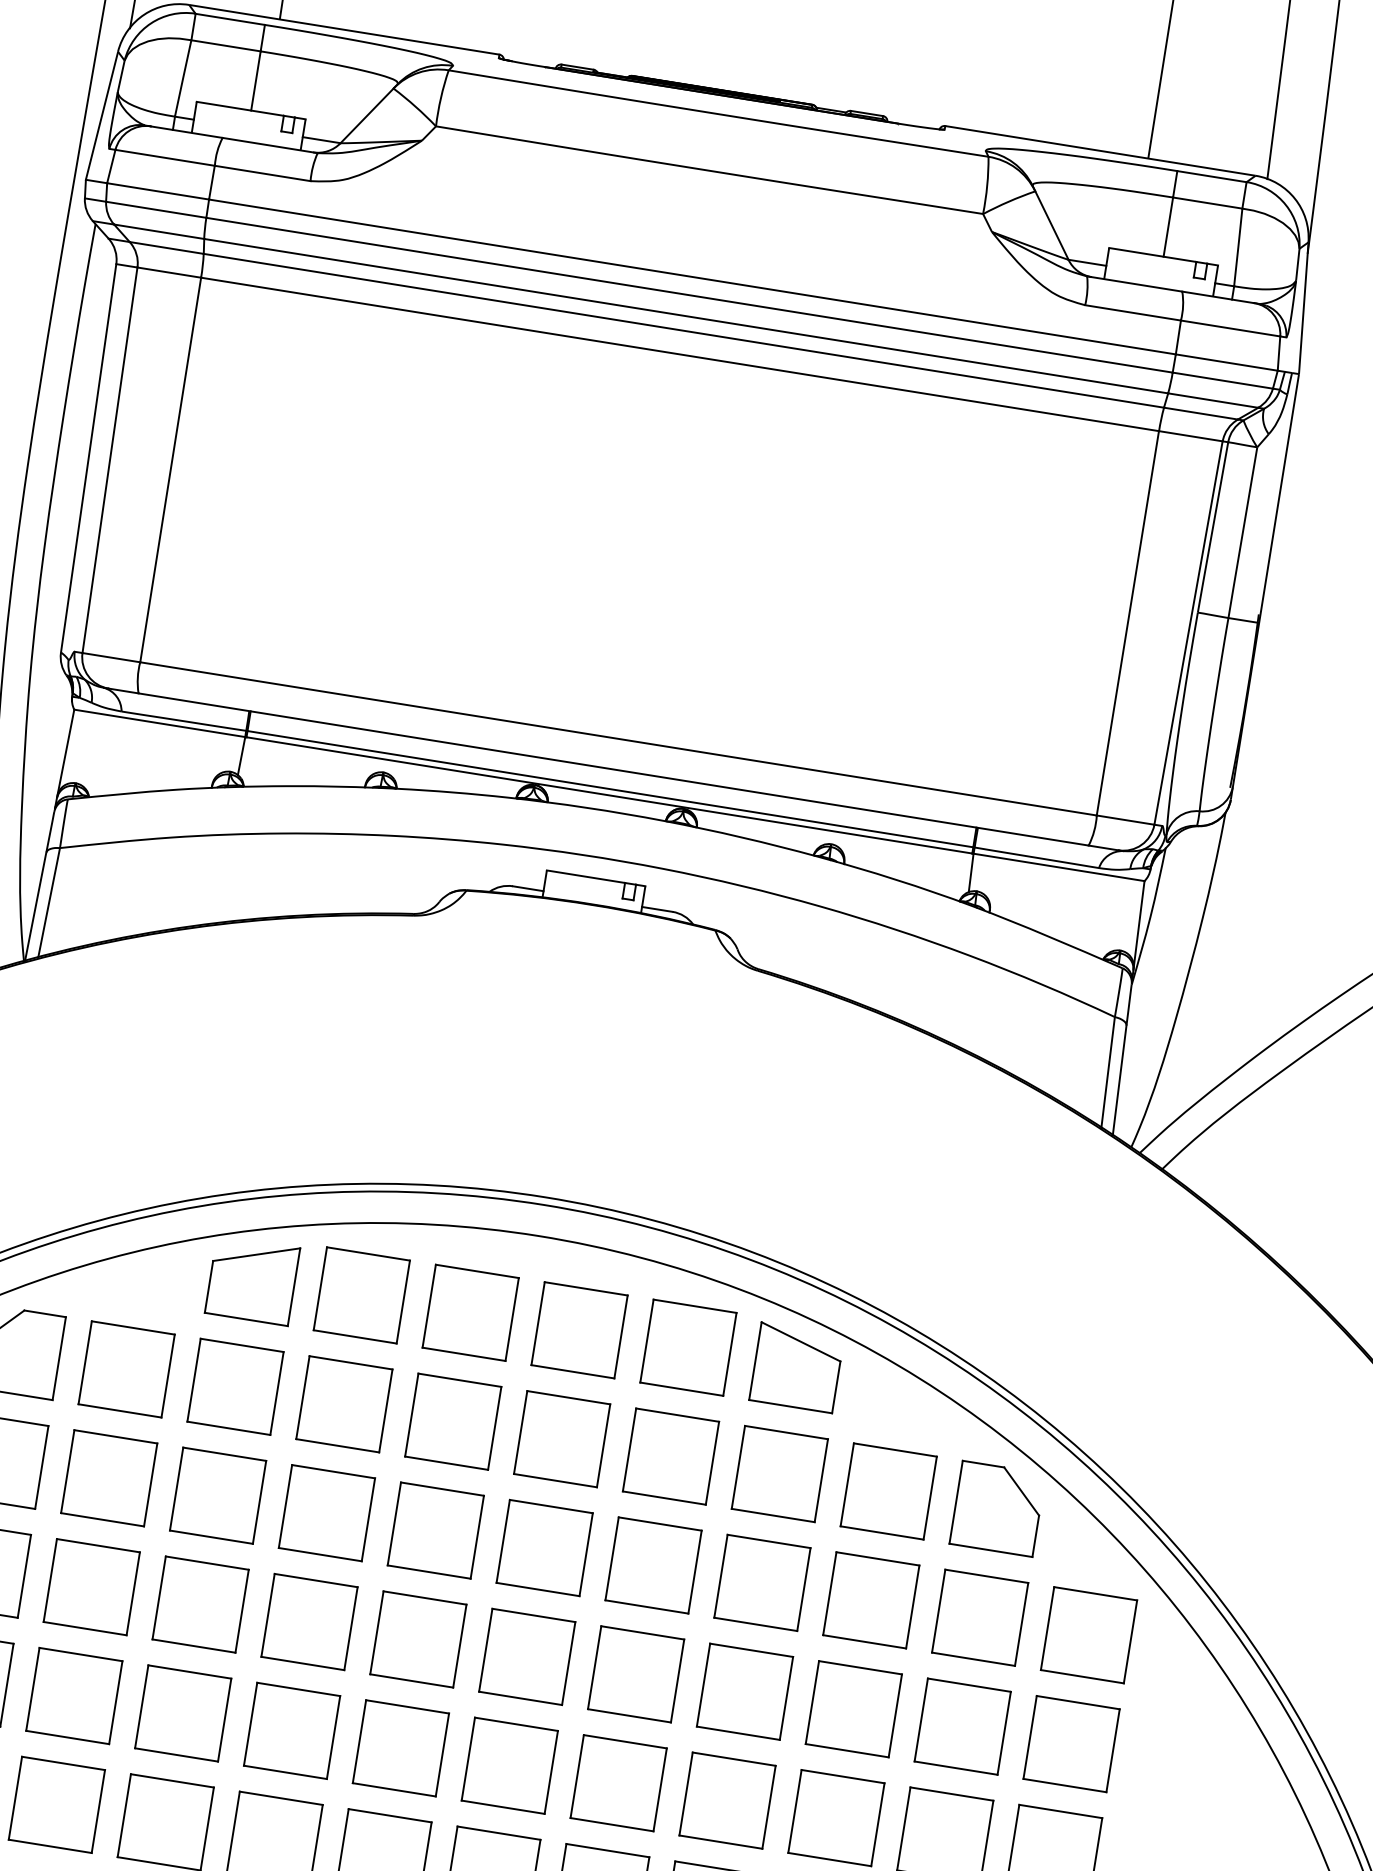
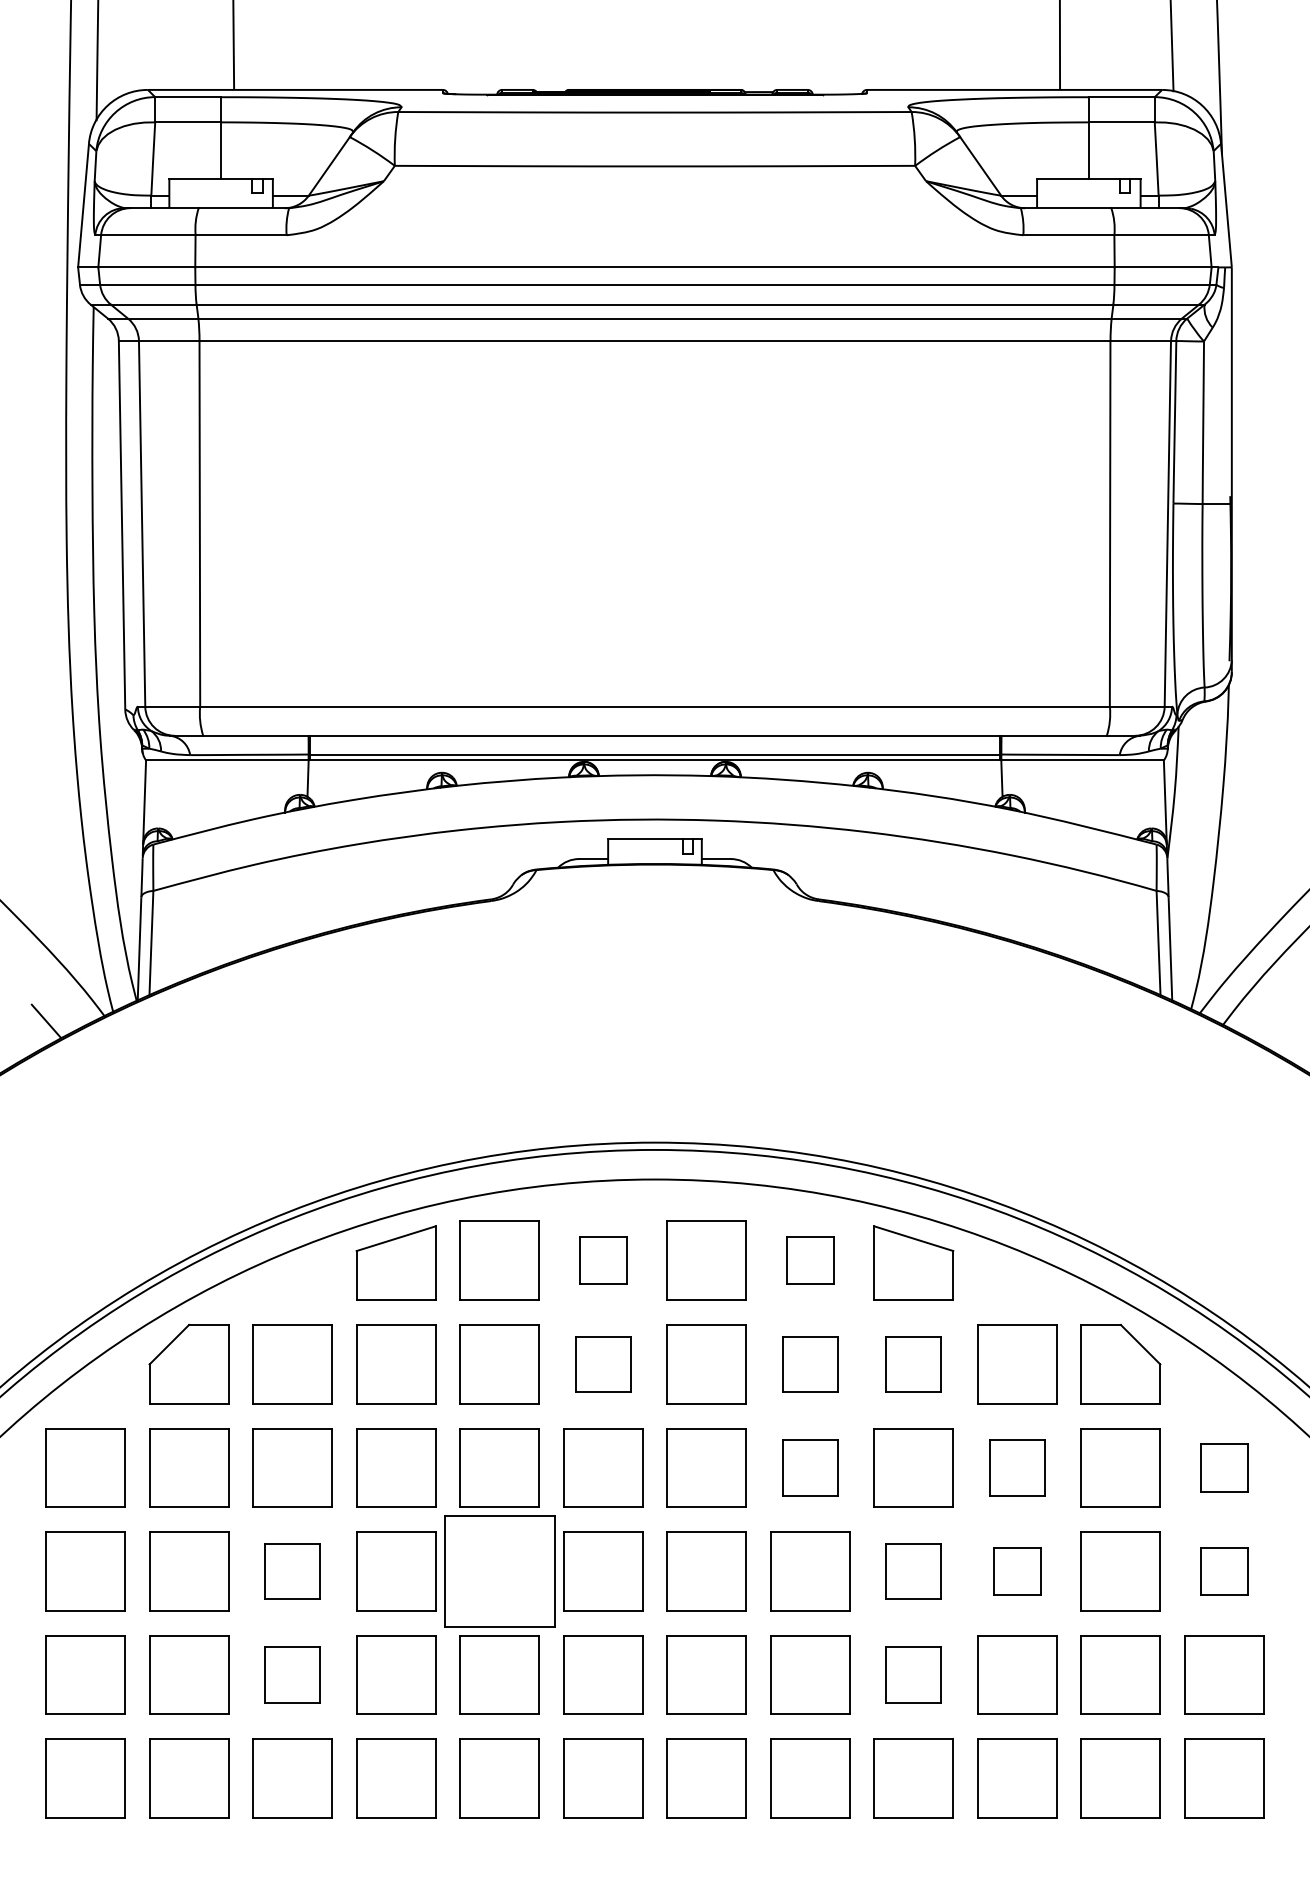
part: (471, 1312) -> (603, 1260), size x0.6
part: (688, 1347) -> (810, 1260), size x0.6
part: (453, 1421) -> (603, 1364), size x0.7
part: (671, 1456) -> (810, 1364), size x0.7
part: (779, 1474) -> (913, 1364), size x0.7
part: (653, 1565) -> (810, 1467), size x0.7
part: (91, 1587) -> (292, 1571), size x0.7
part: (871, 1599) -> (1017, 1467), size x0.7
part: (309, 1622) -> (499, 1571), size x1.4
part: (1089, 1634) -> (1224, 1467), size x0.6
part: (744, 1691) -> (913, 1571), size x0.7
part: (74, 1695) -> (292, 1674), size x0.7
part: (854, 1709) -> (1017, 1571), size x0.6
part: (1071, 1744) -> (1224, 1571), size x0.6
part: (727, 1800) -> (913, 1674), size x0.7

